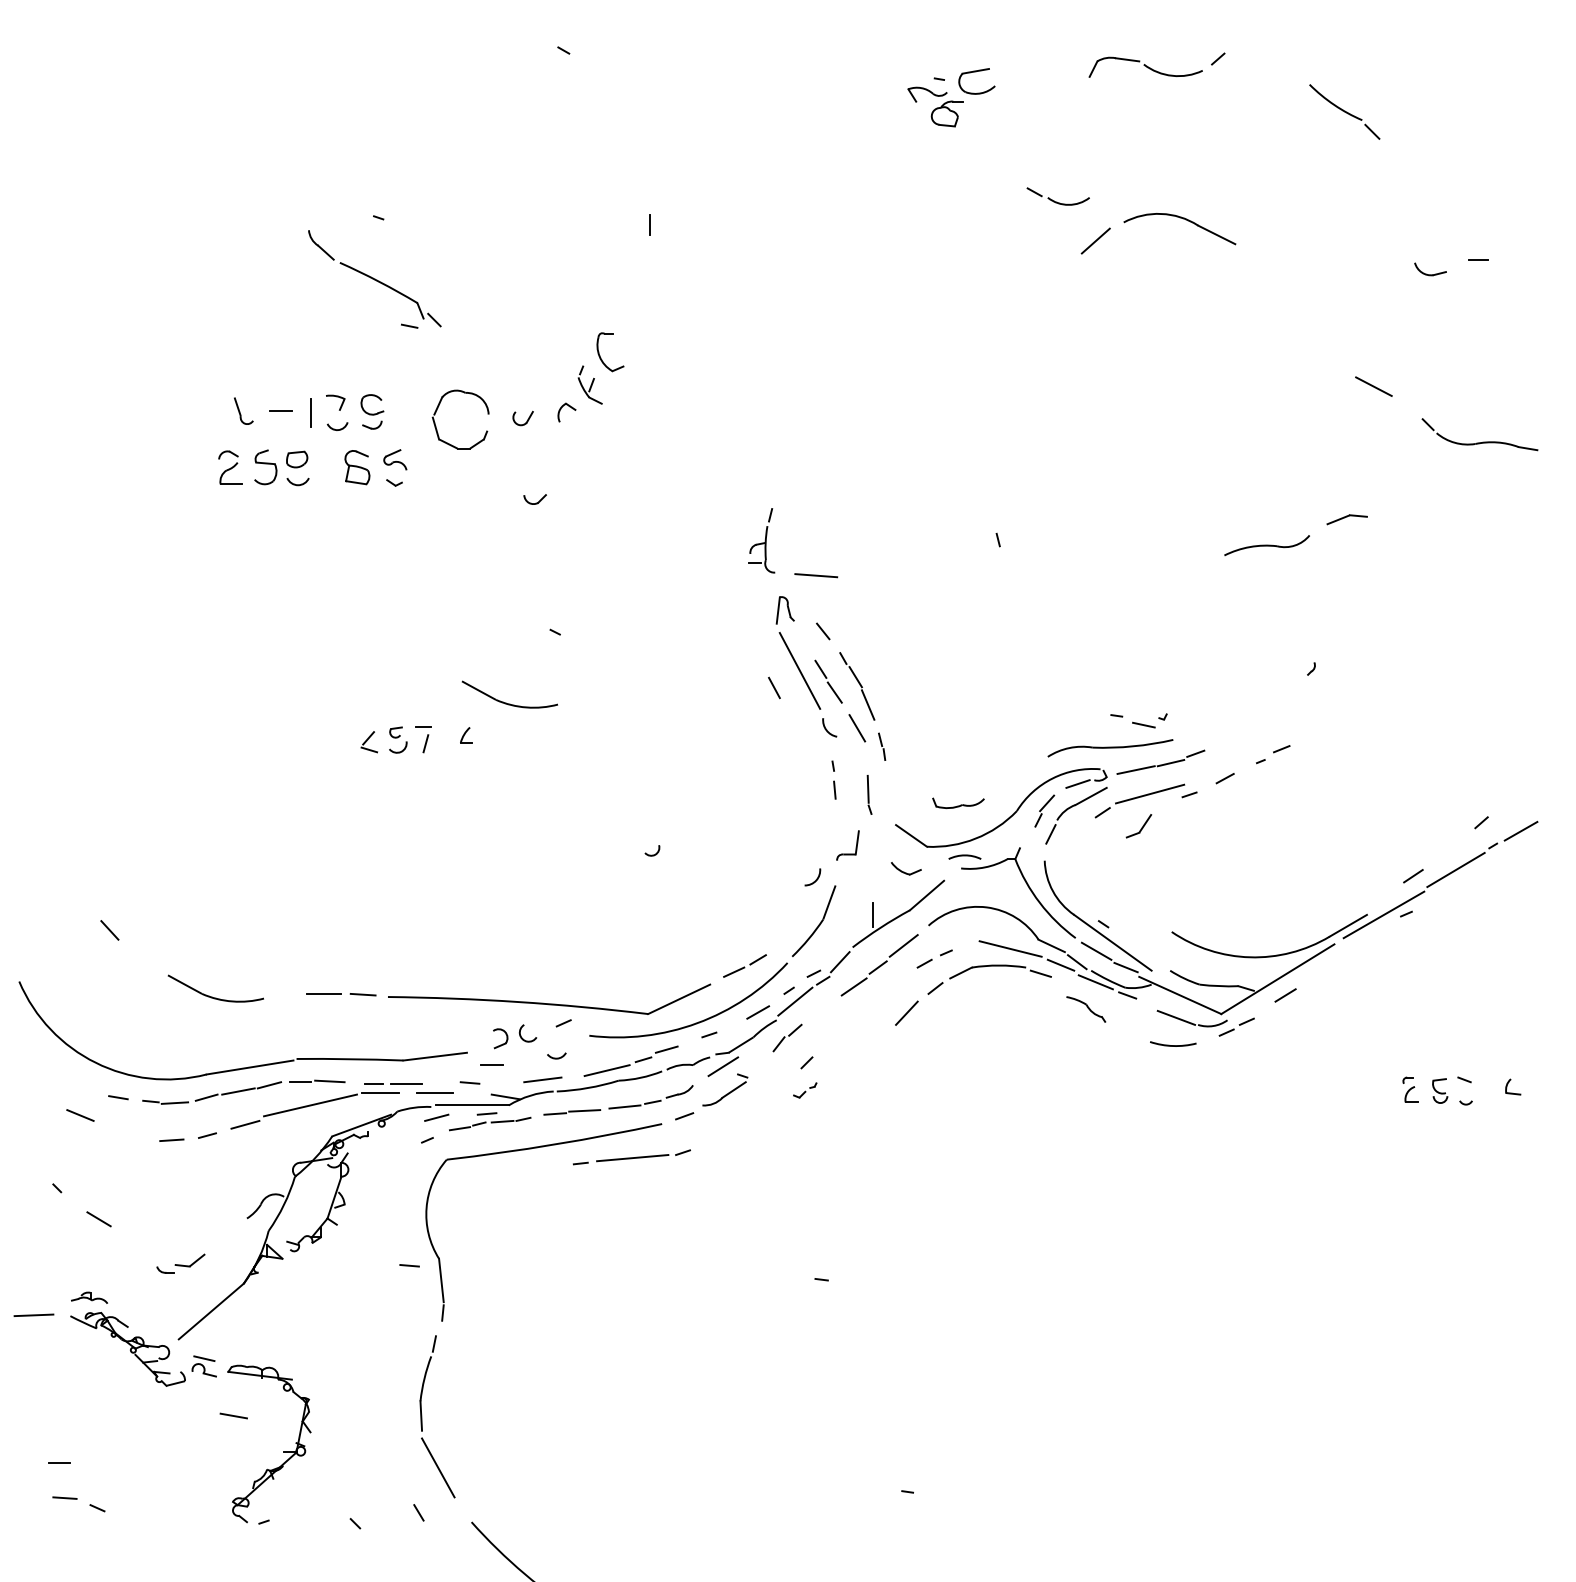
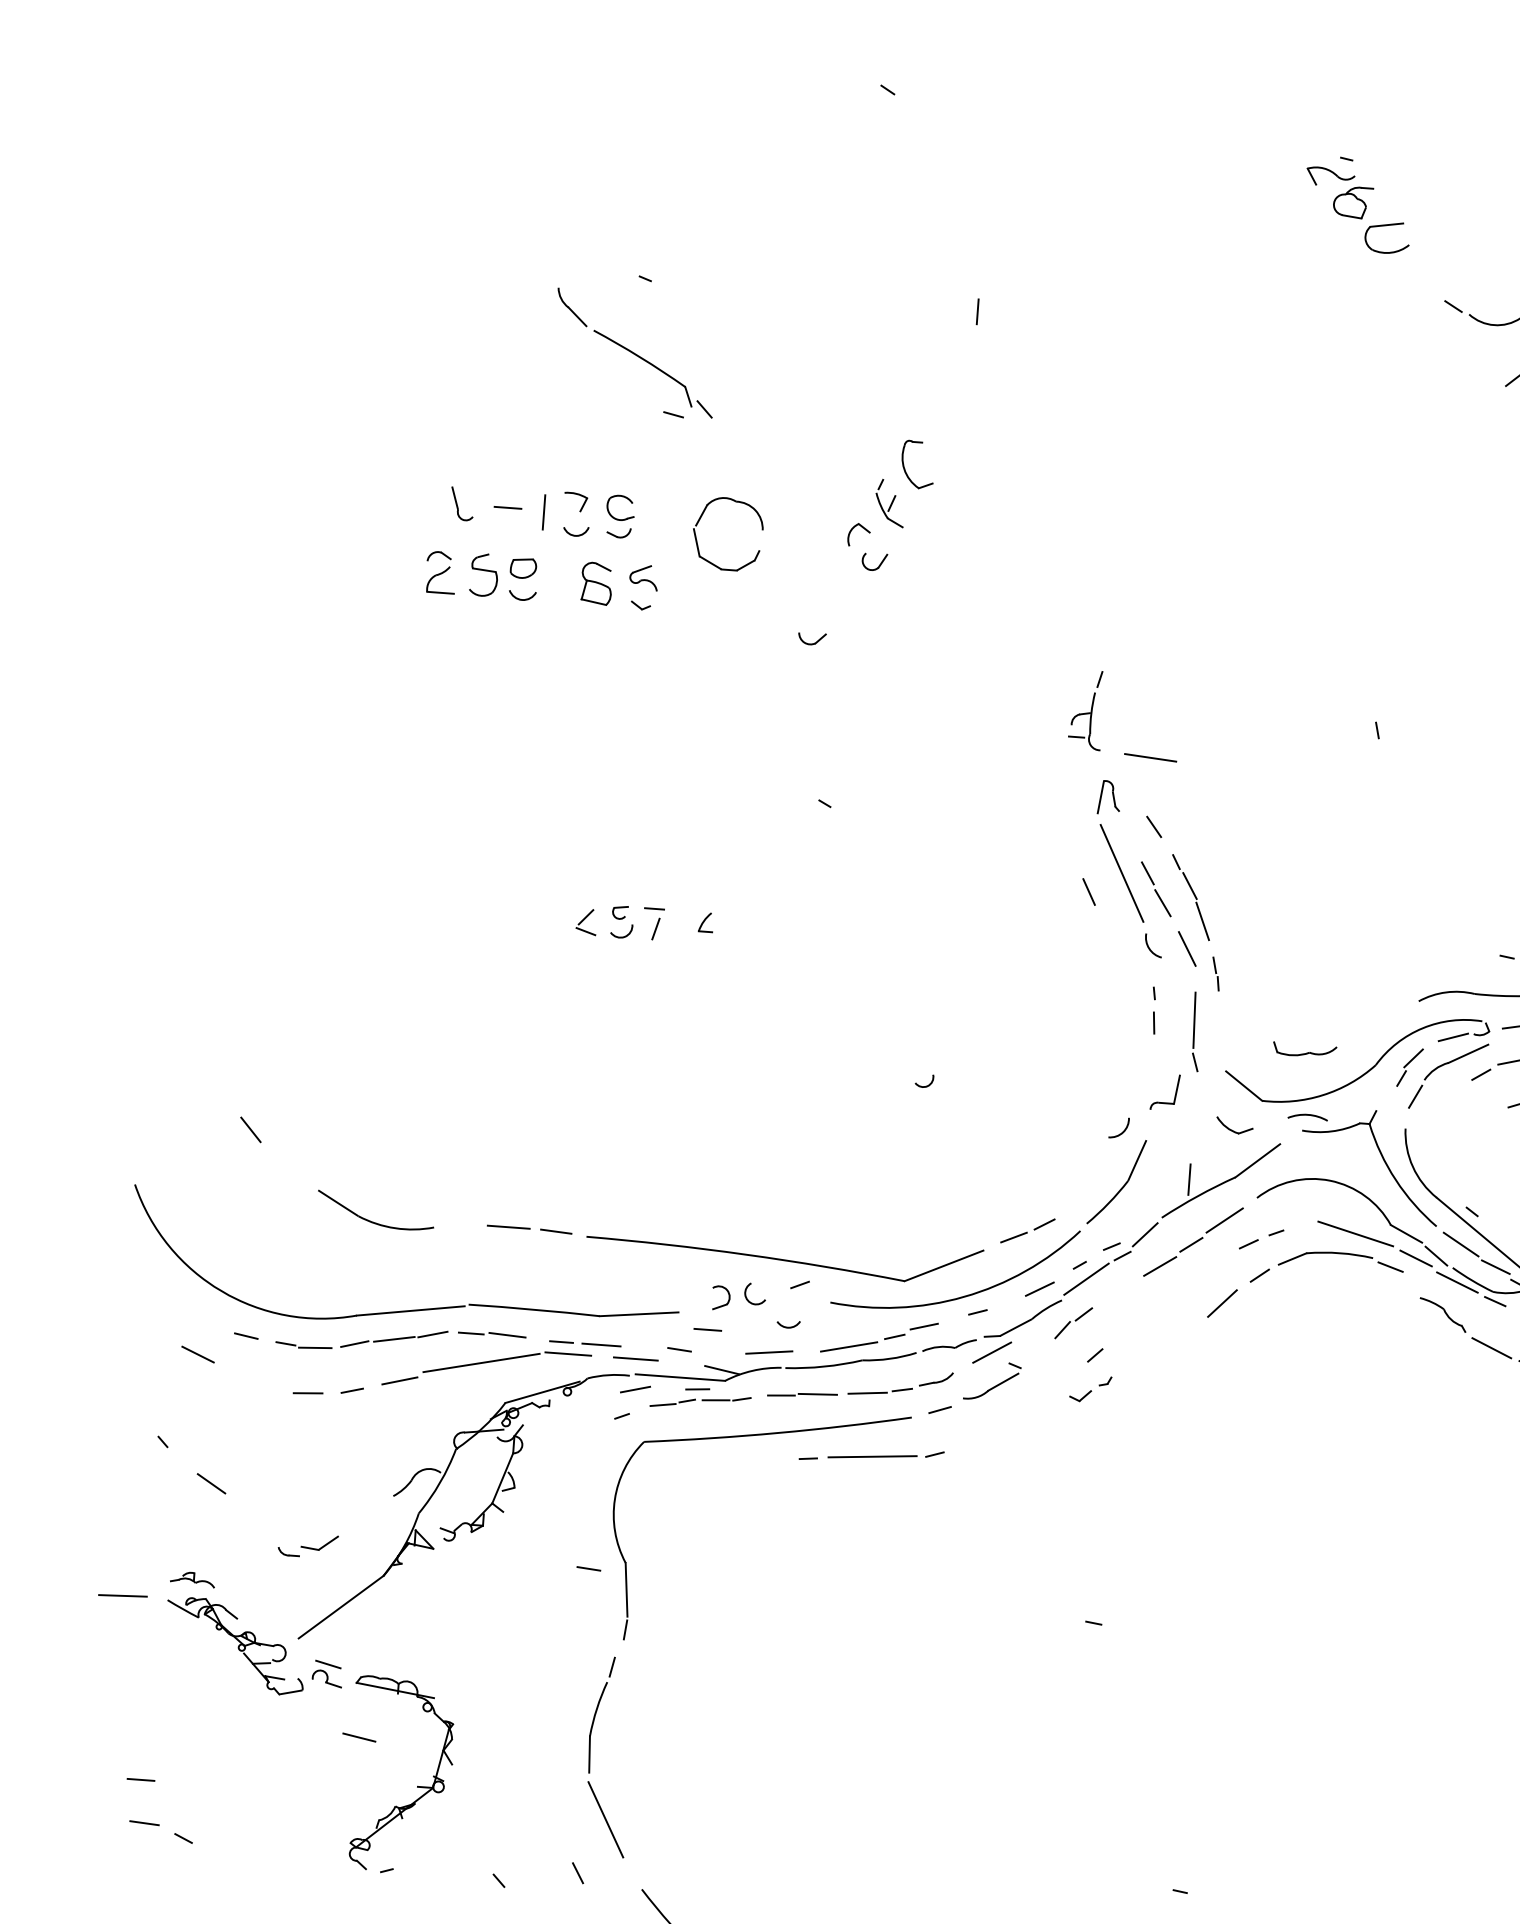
part: (976, 72) -> (1387, 226), moved
part: (522, 418) -> (873, 561), moved
part: (506, 702) -> (758, 885), removed
part: (869, 794) -> (1196, 1031), size x1.67
line: (1127, 1033) -> (1491, 1348), added
part: (805, 1090) -> (1090, 1389), size x1.43

